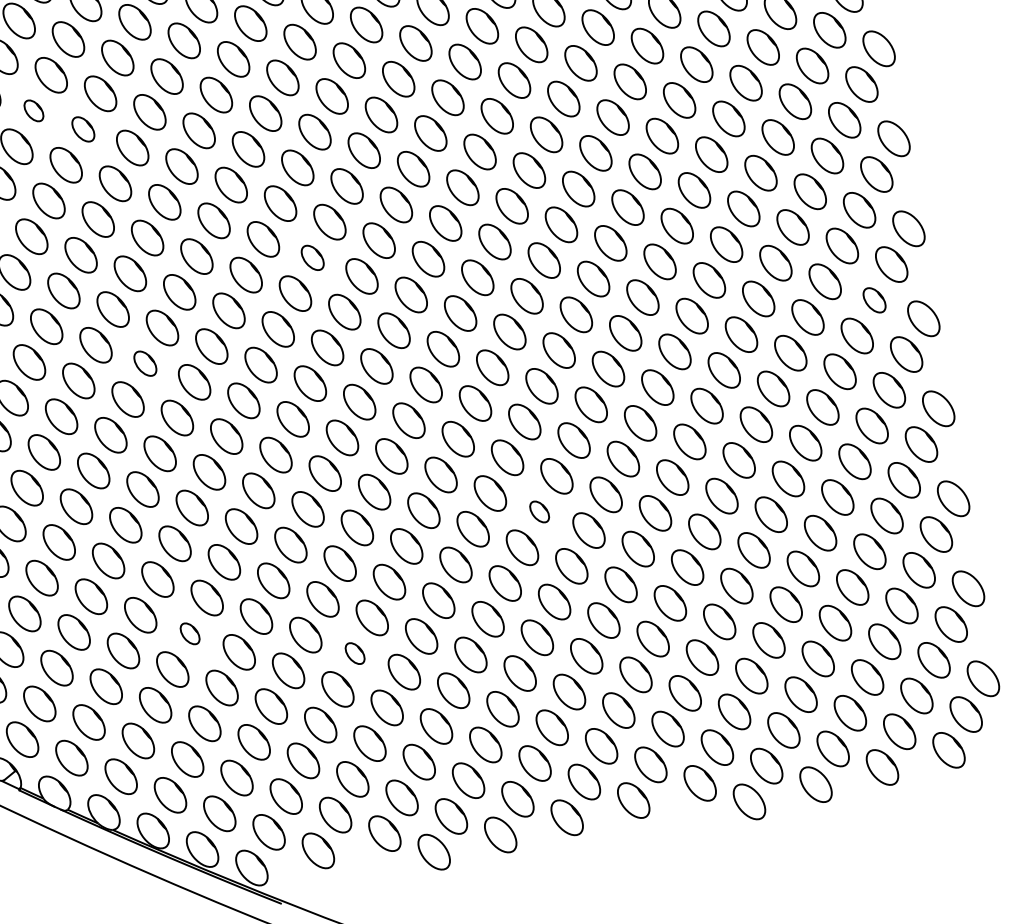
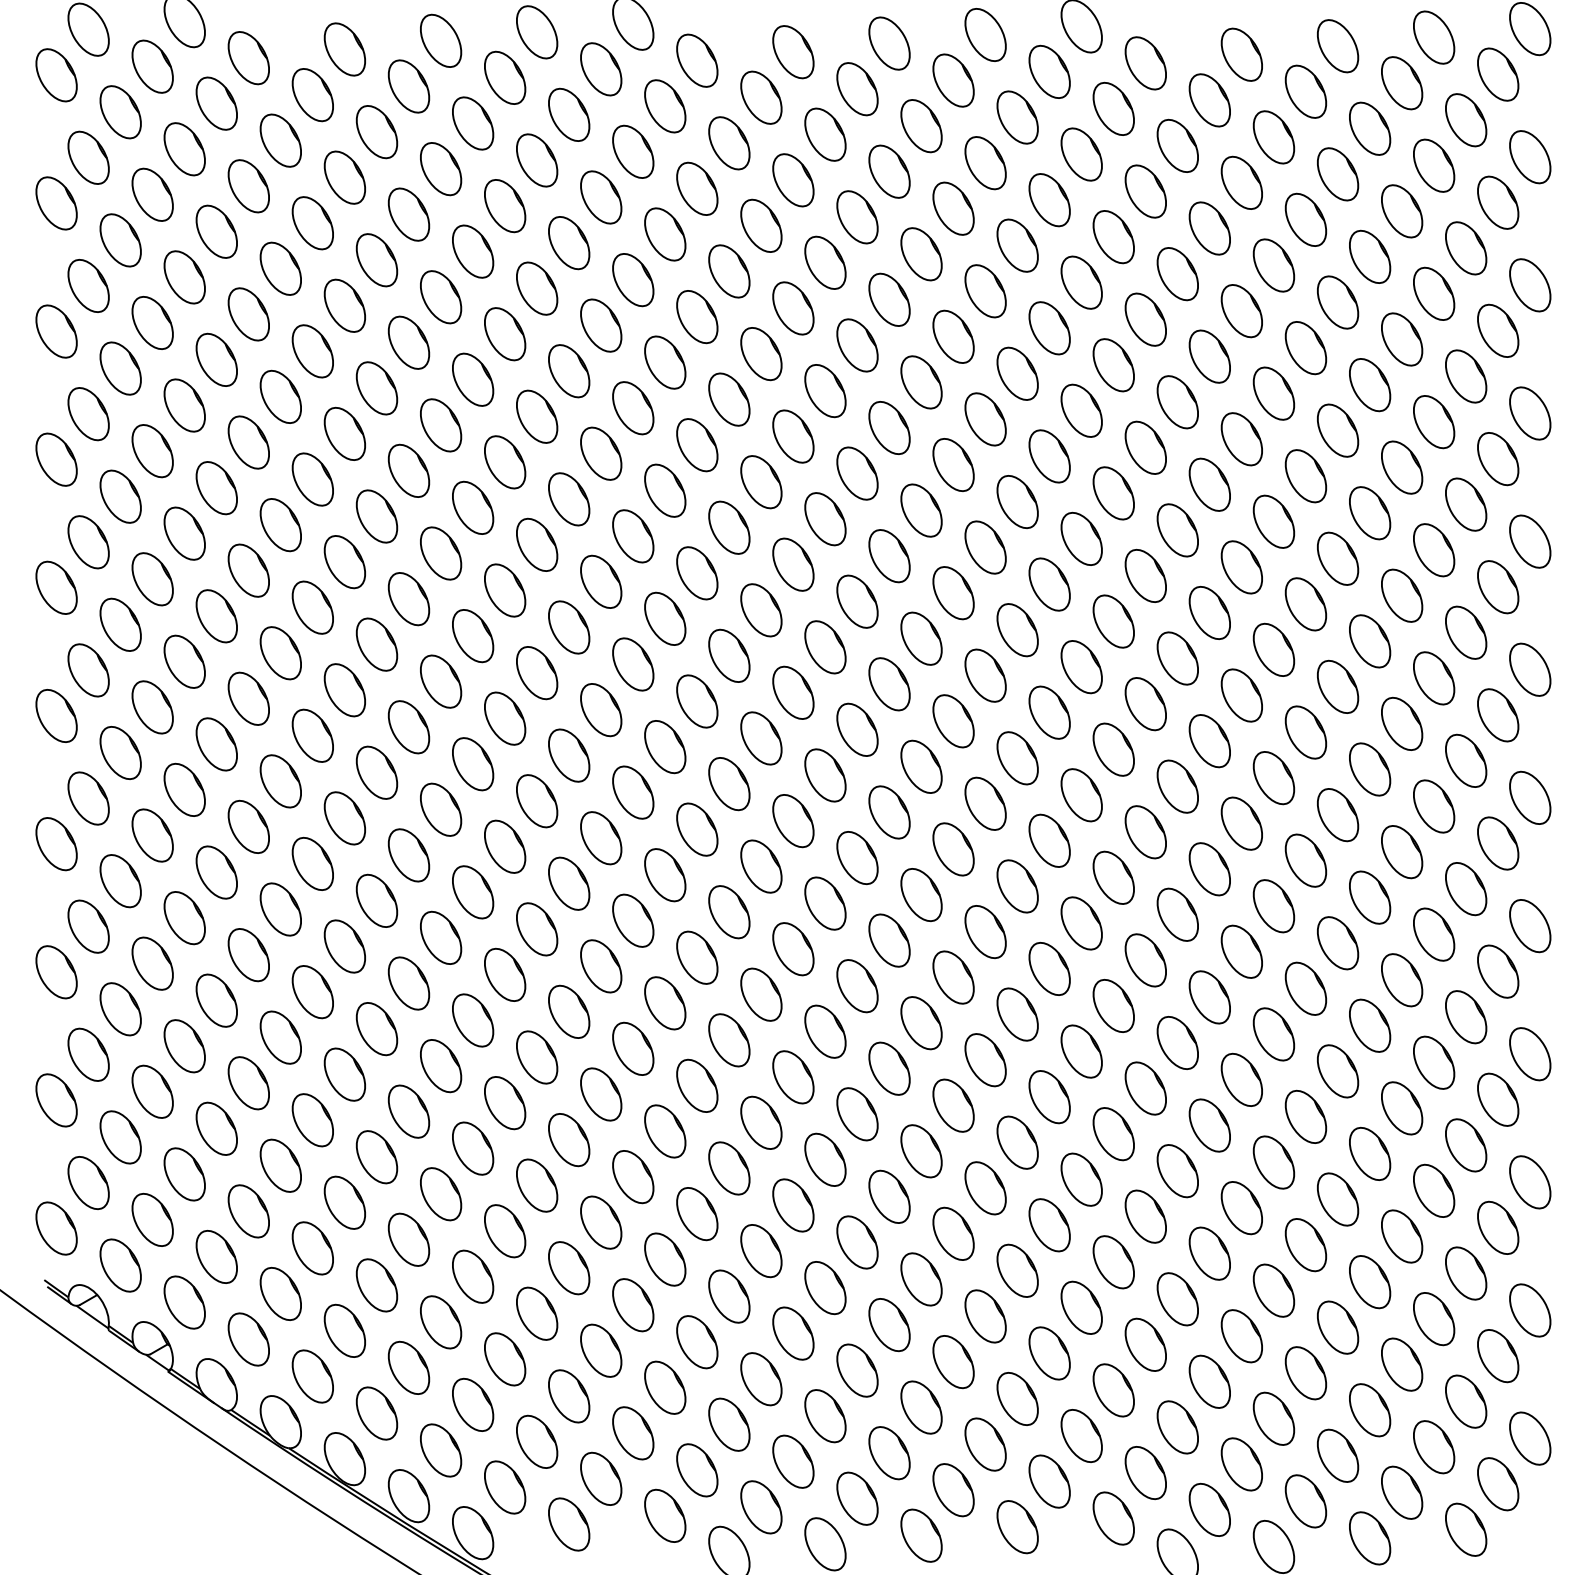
part: (33, 110) -> (344, 433), size x1.67
part: (82, 129) -> (408, 470), size x1.43
part: (312, 257) -> (697, 701), size x1.43
part: (874, 300) -> (1466, 889), size x1.43
part: (145, 363) -> (441, 809), size x1.43
part: (539, 511) -> (953, 1105), size x1.67
part: (190, 633) -> (441, 1194), size x1.67
part: (355, 653) -> (665, 1259), size x1.67

